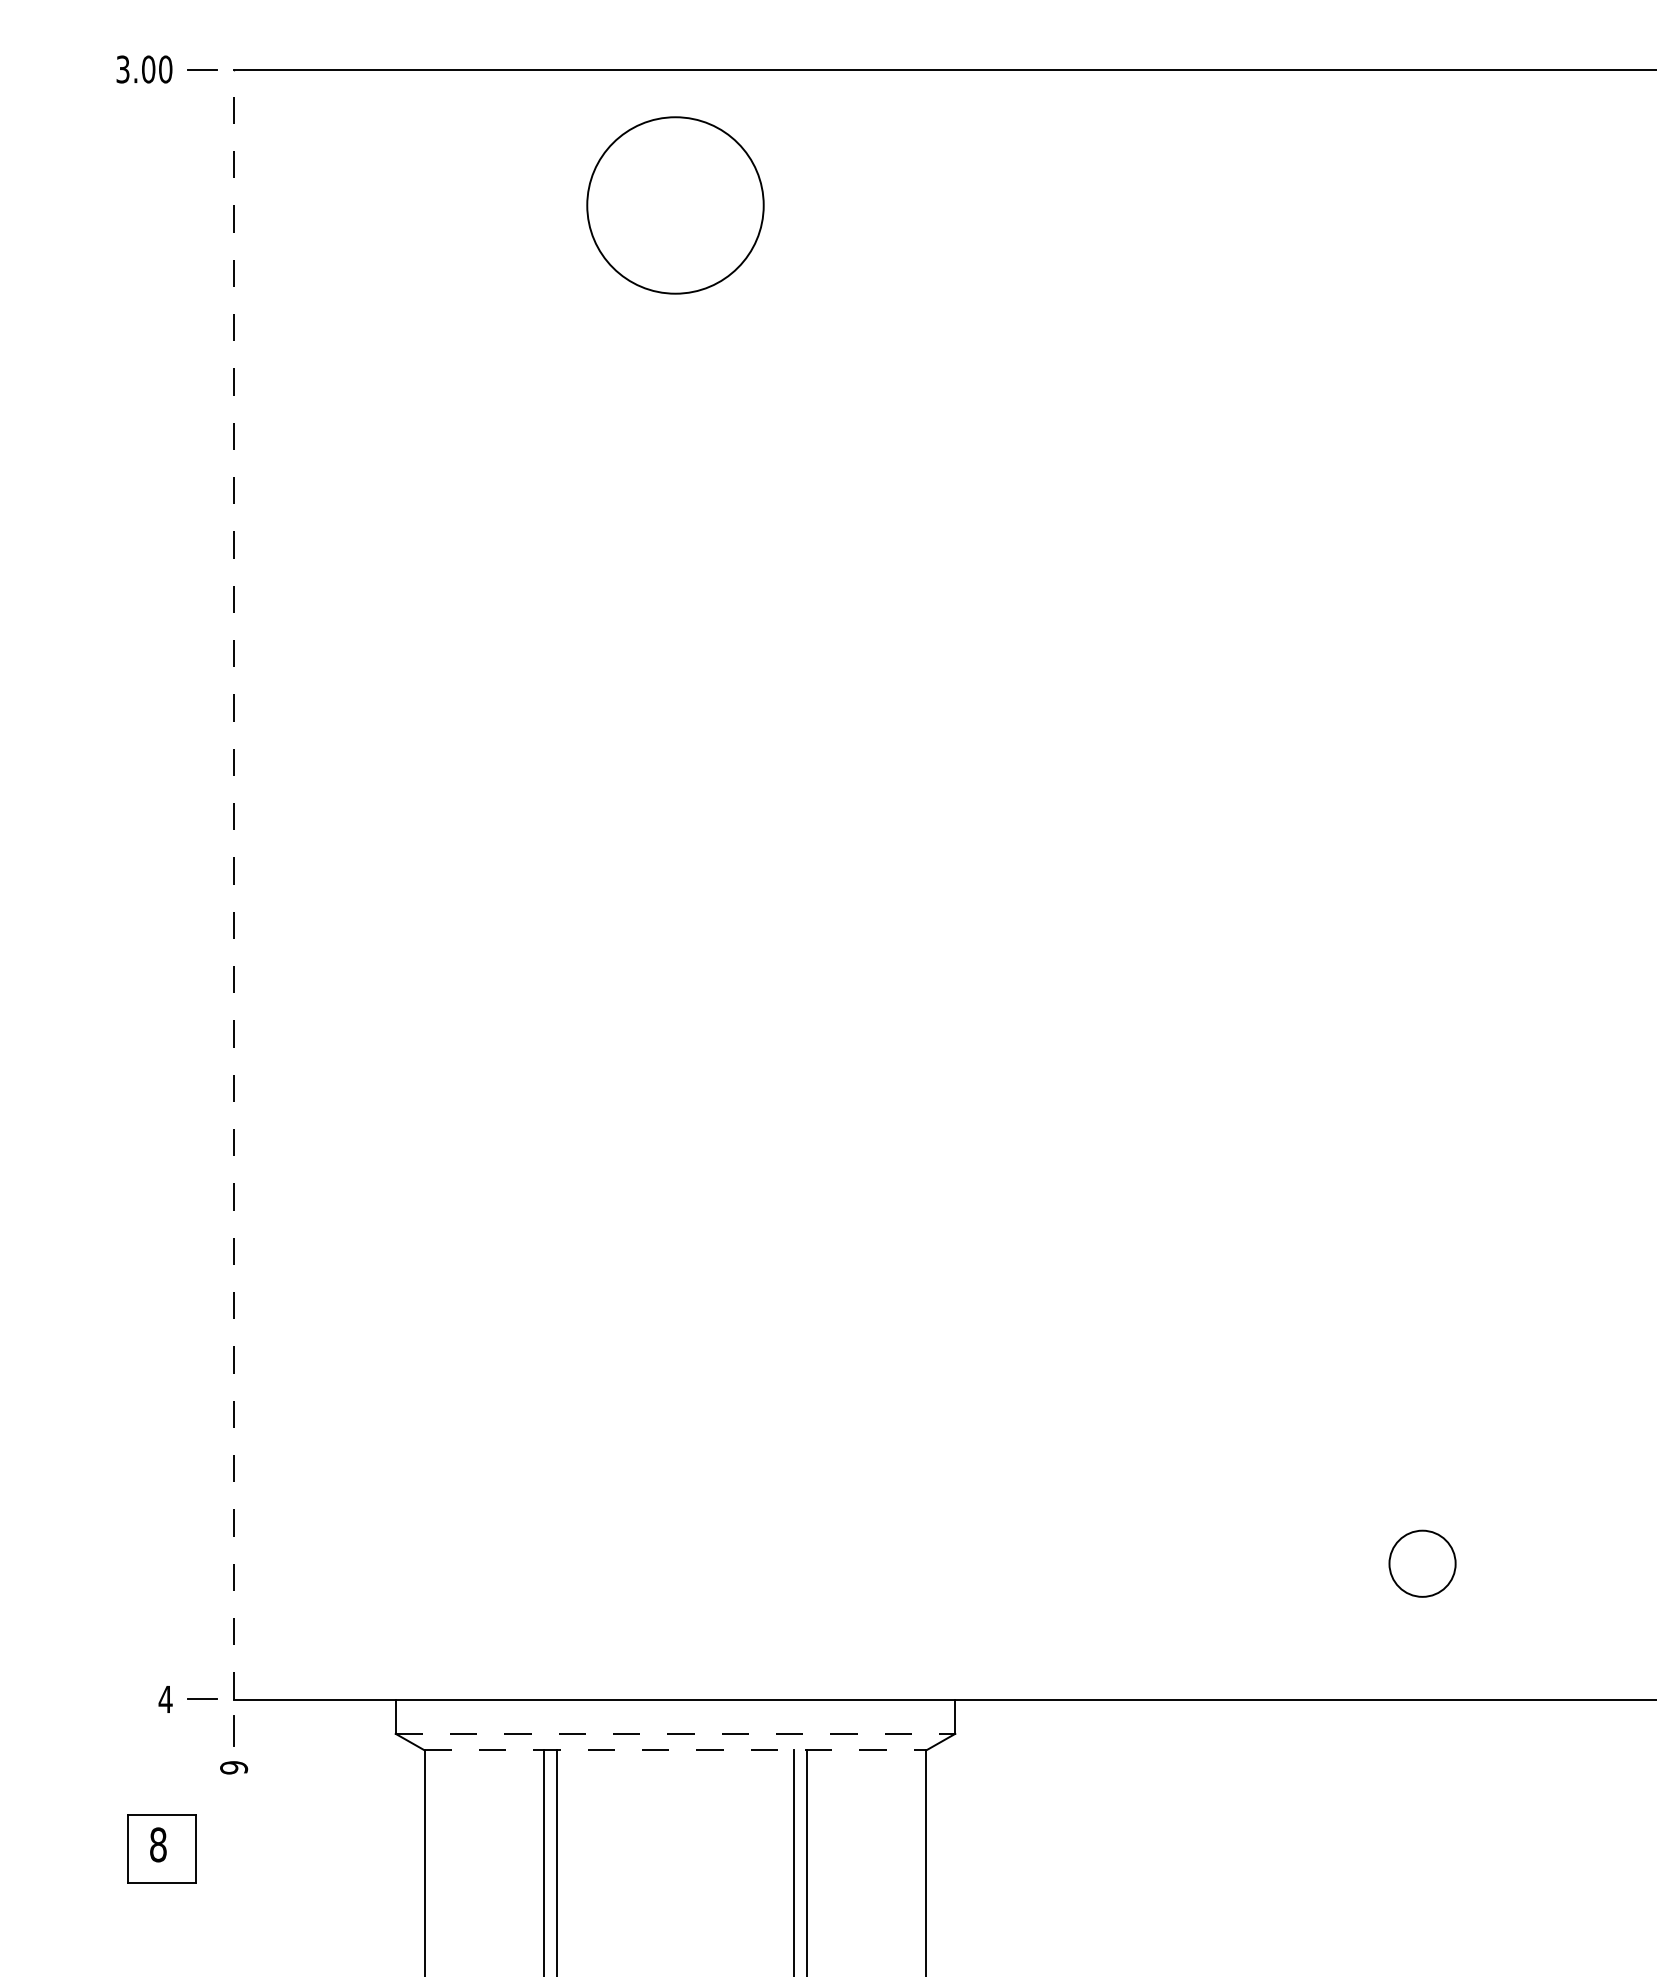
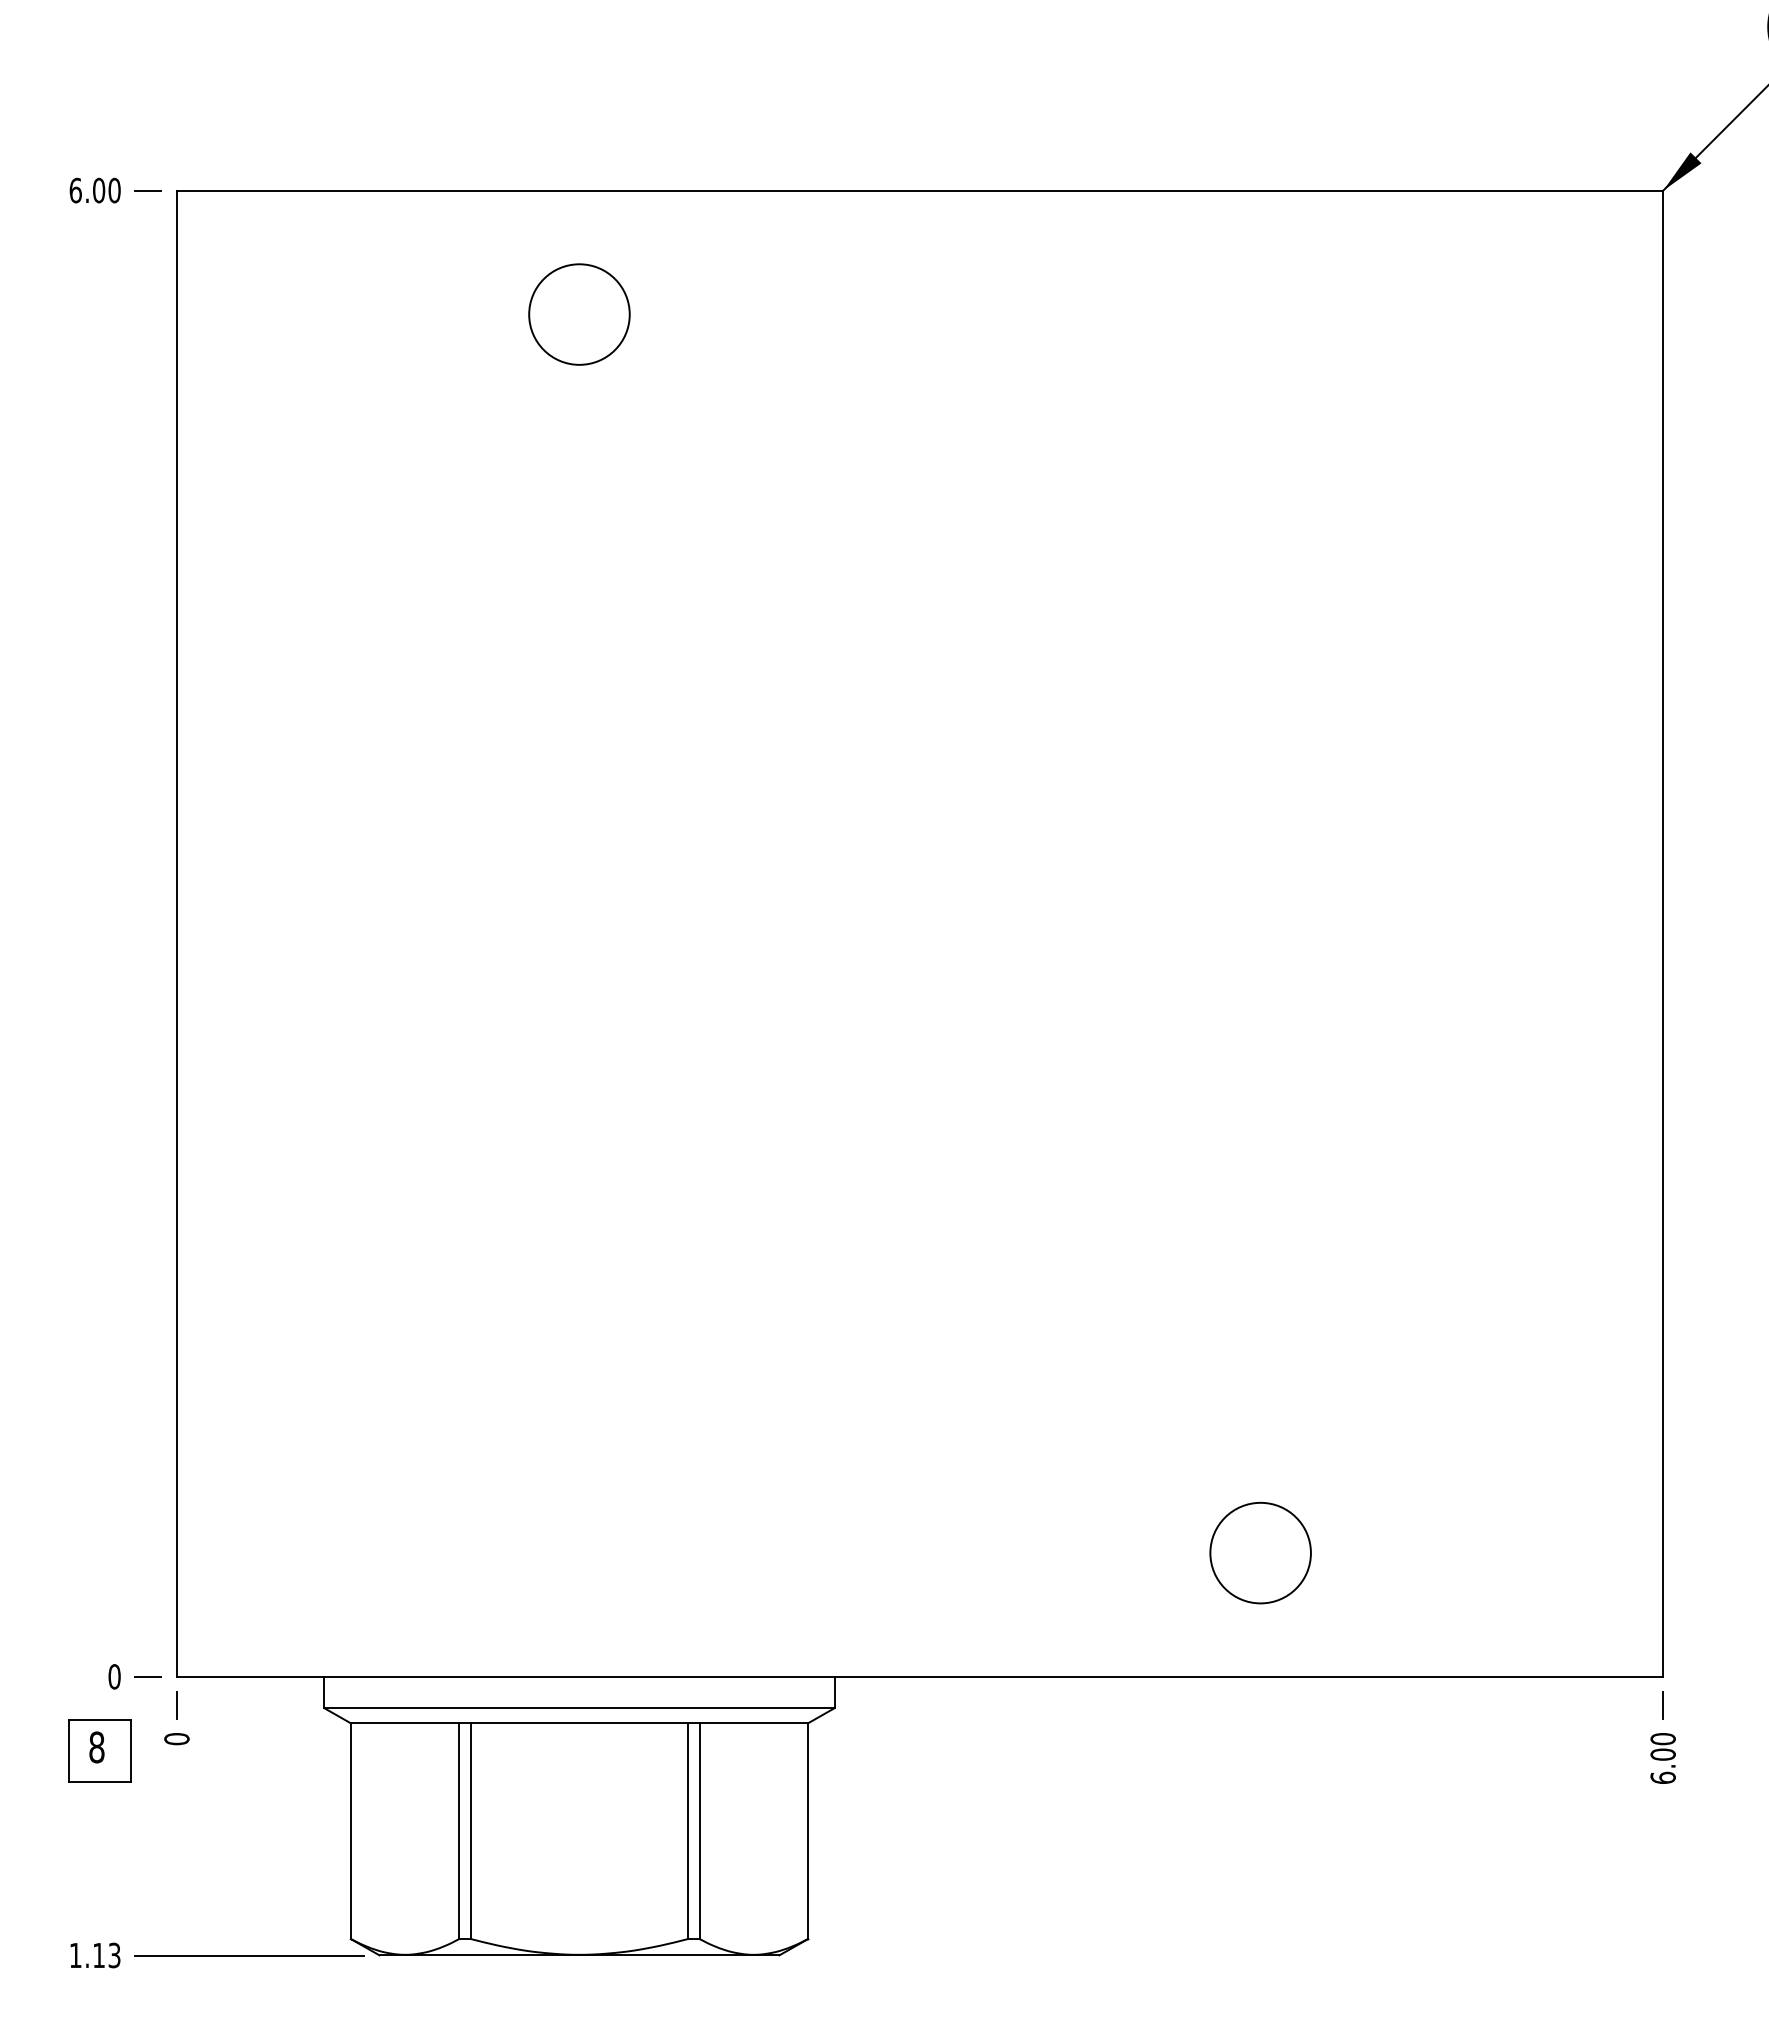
text: (122, 69) -> (75, 190), 3.00 -> 6.00
circle: (675, 205) -> (579, 314), size x0.62
line: (233, 884) -> (176, 933), dashed -> solid
circle: (1422, 1563) -> (1260, 1552), size x1.67
text: (165, 1699) -> (114, 1676), 4 -> 0
line: (675, 1734) -> (579, 1708), dashed -> solid
line: (675, 1750) -> (579, 1723), dashed -> solid
text: (233, 1768) -> (176, 1739), 9 -> 0
part: (161, 1848) -> (99, 1750), moved

